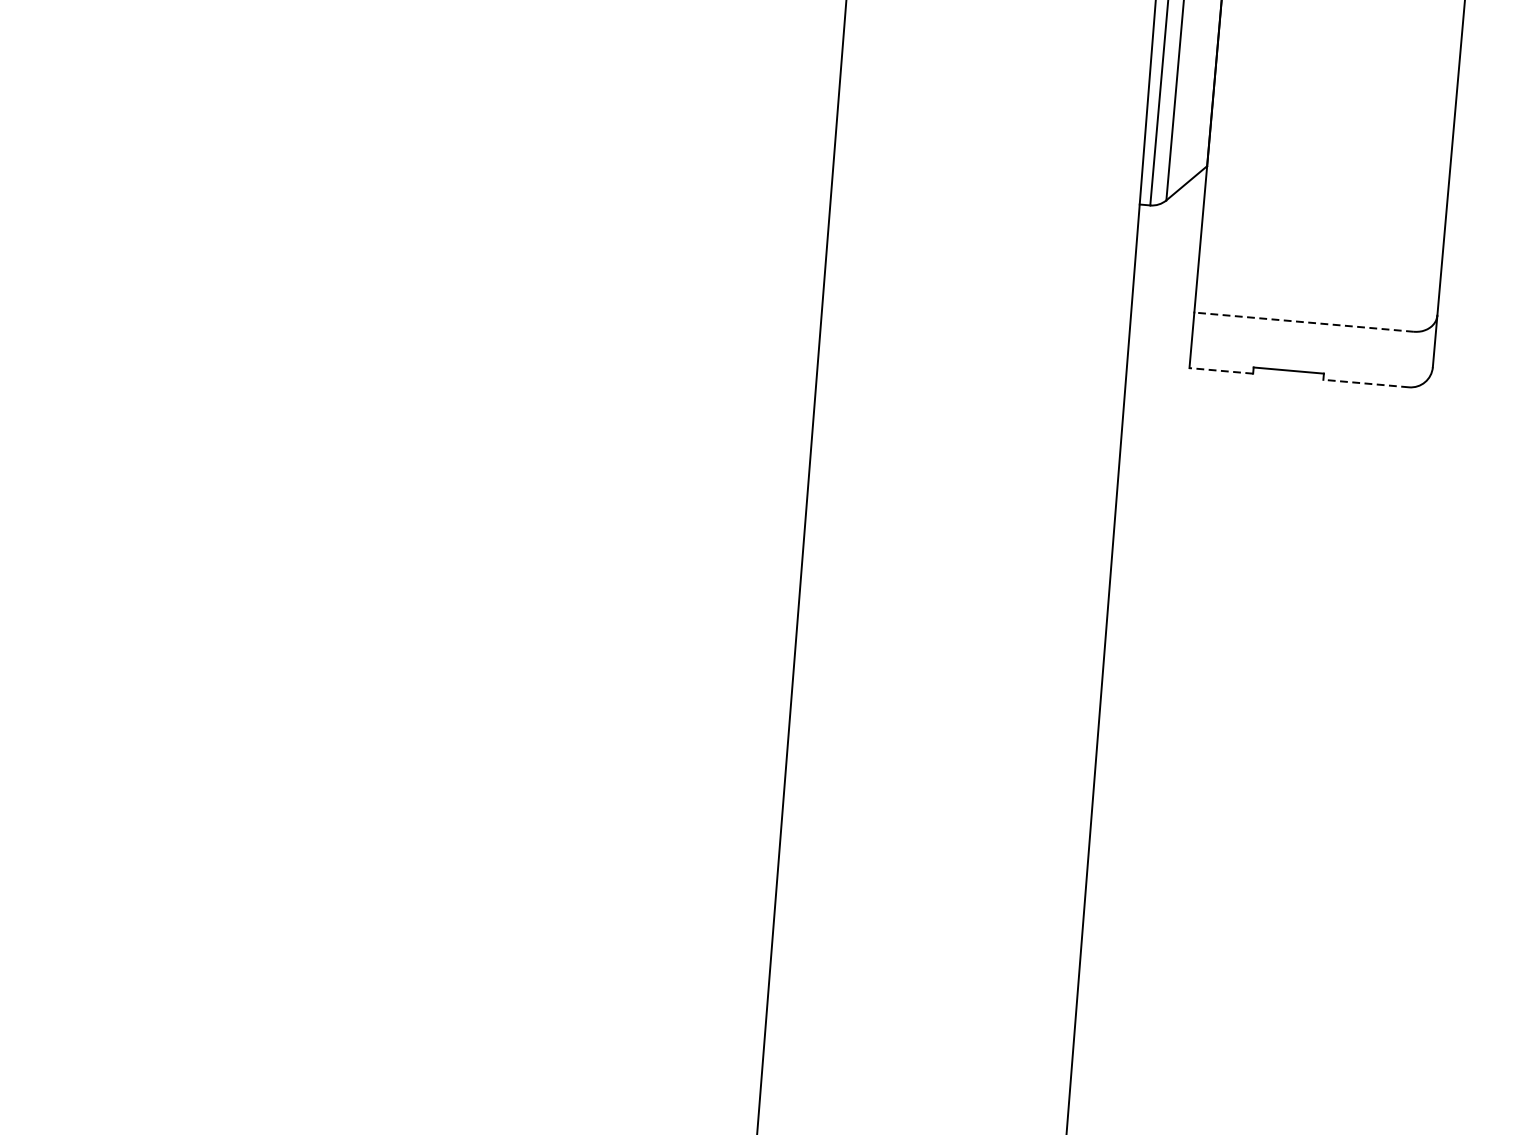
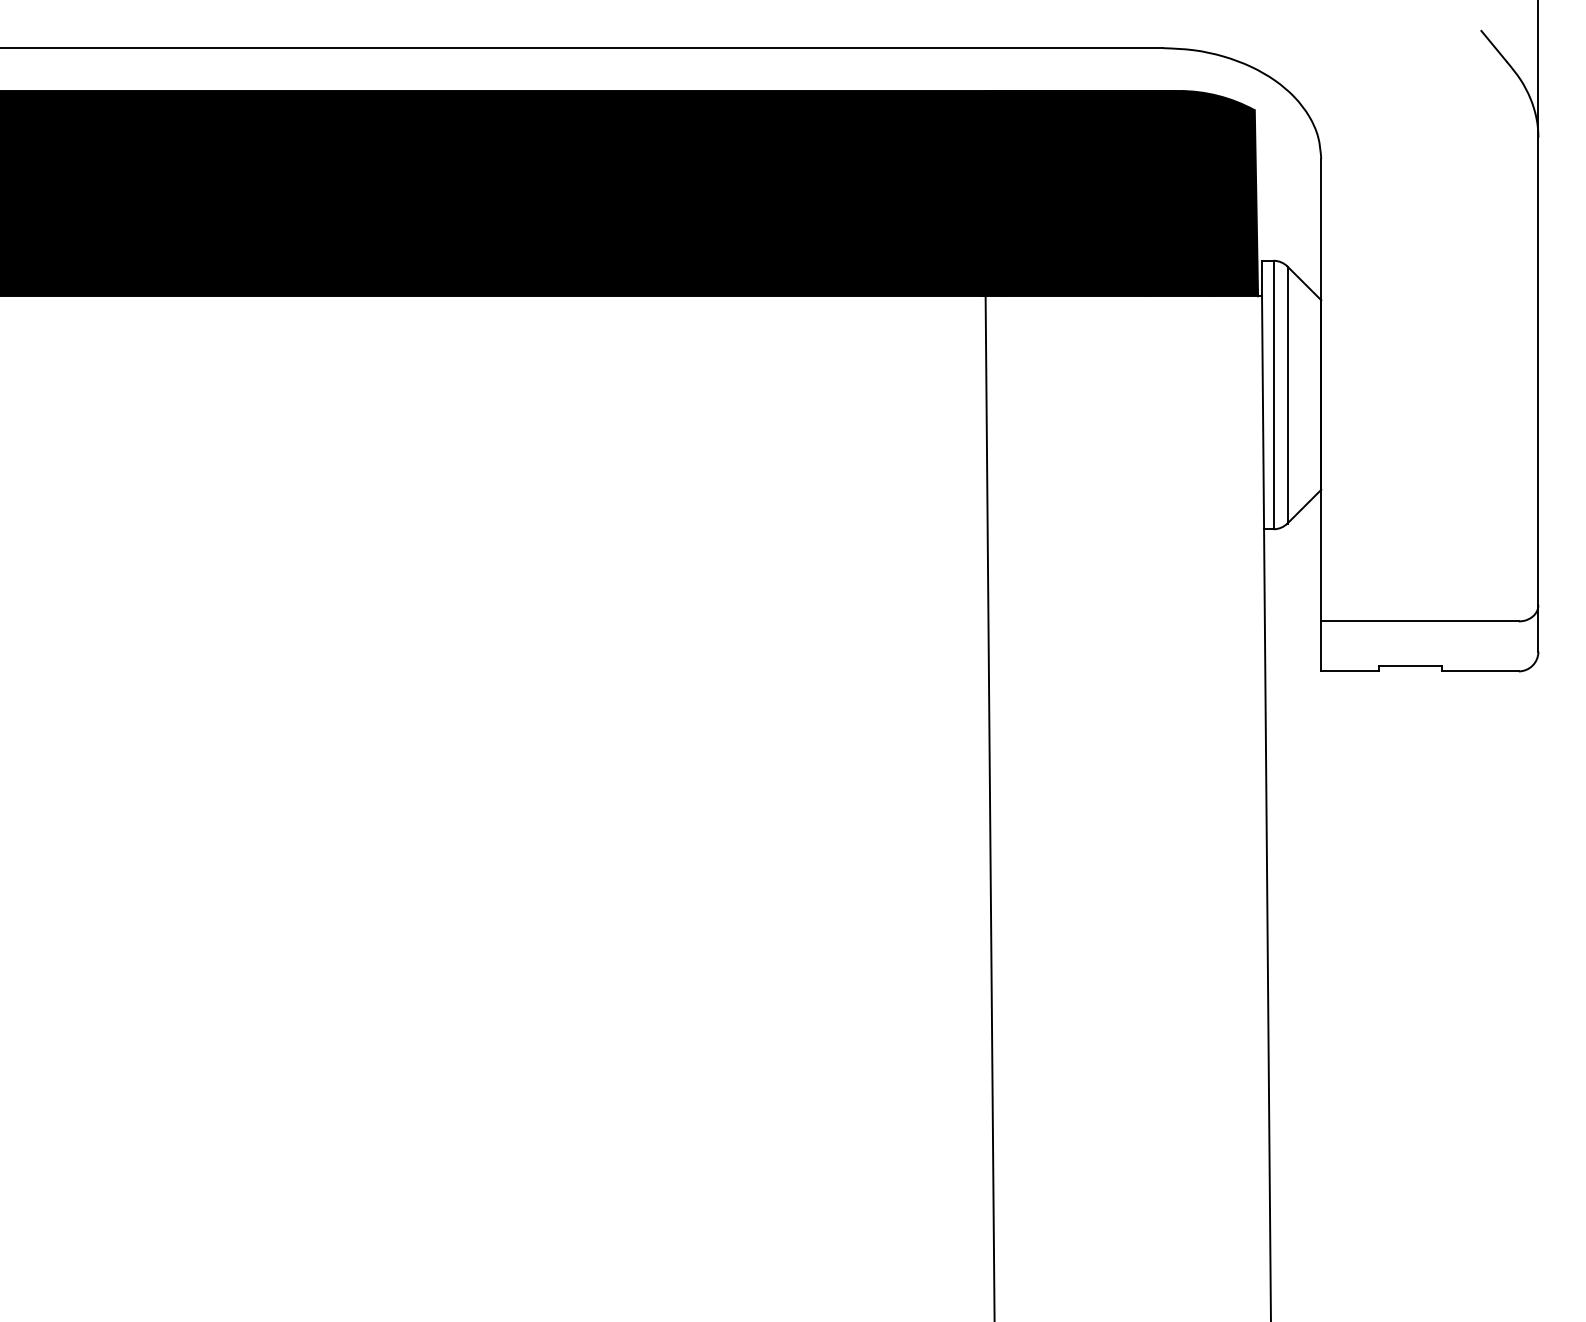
line: (1303, 322) -> (1419, 621), dashed -> solid
line: (1220, 370) -> (1349, 671), dashed -> solid
line: (1365, 383) -> (1479, 671), dashed -> solid

